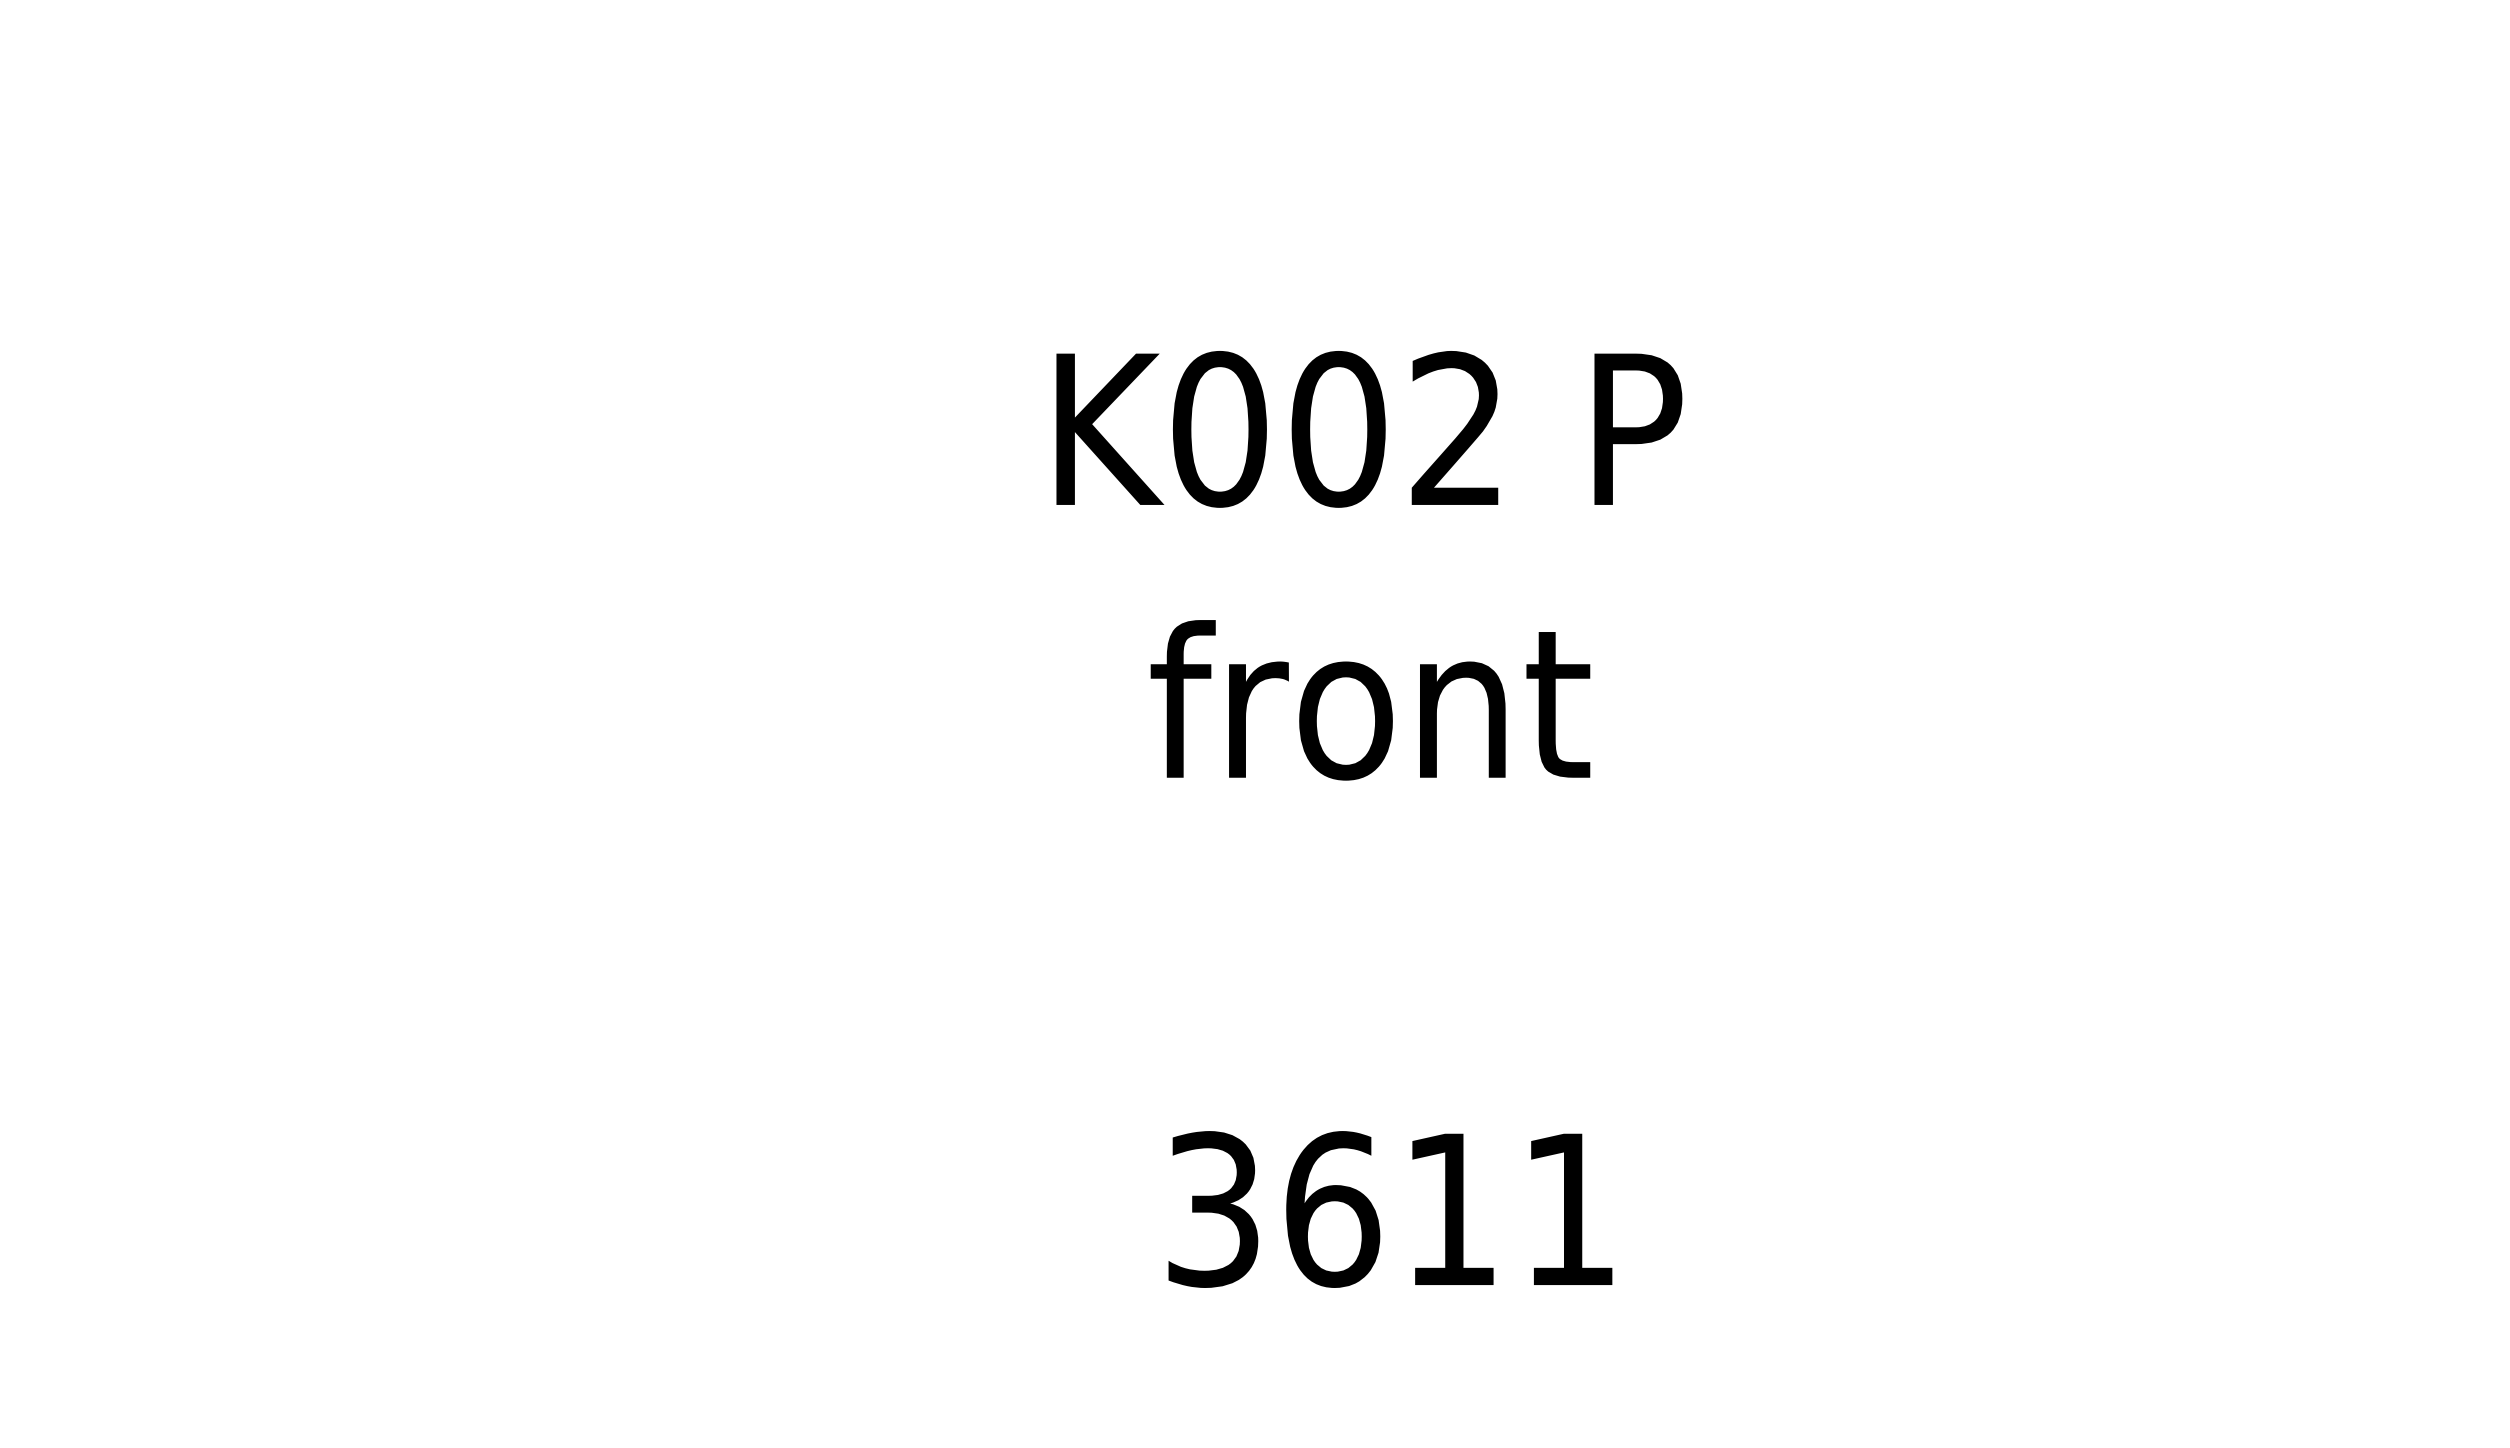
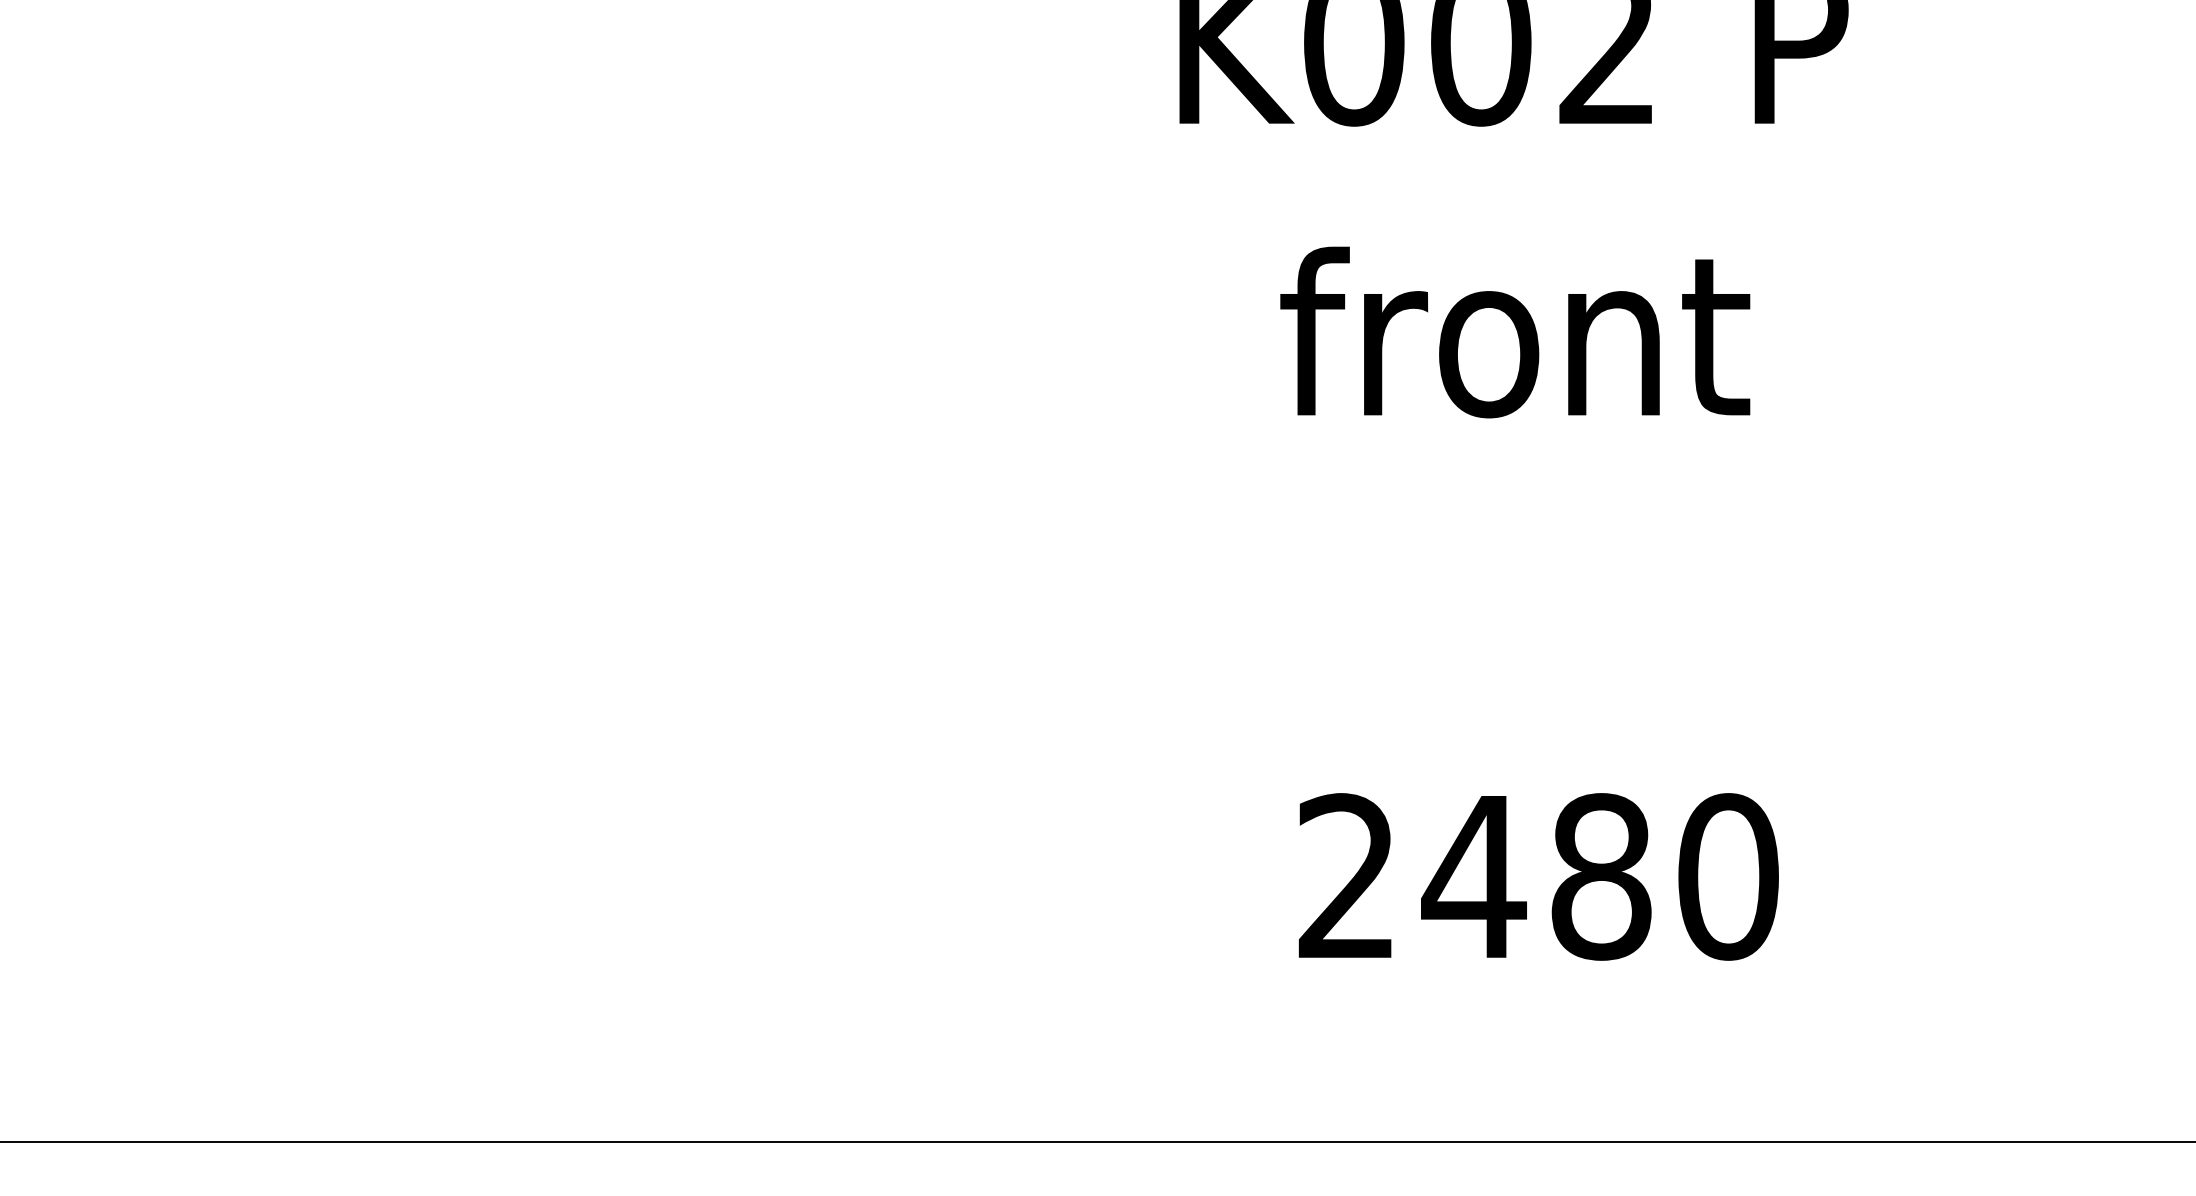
text: (1392, 1209) -> (1538, 876), 3611 -> 2480

